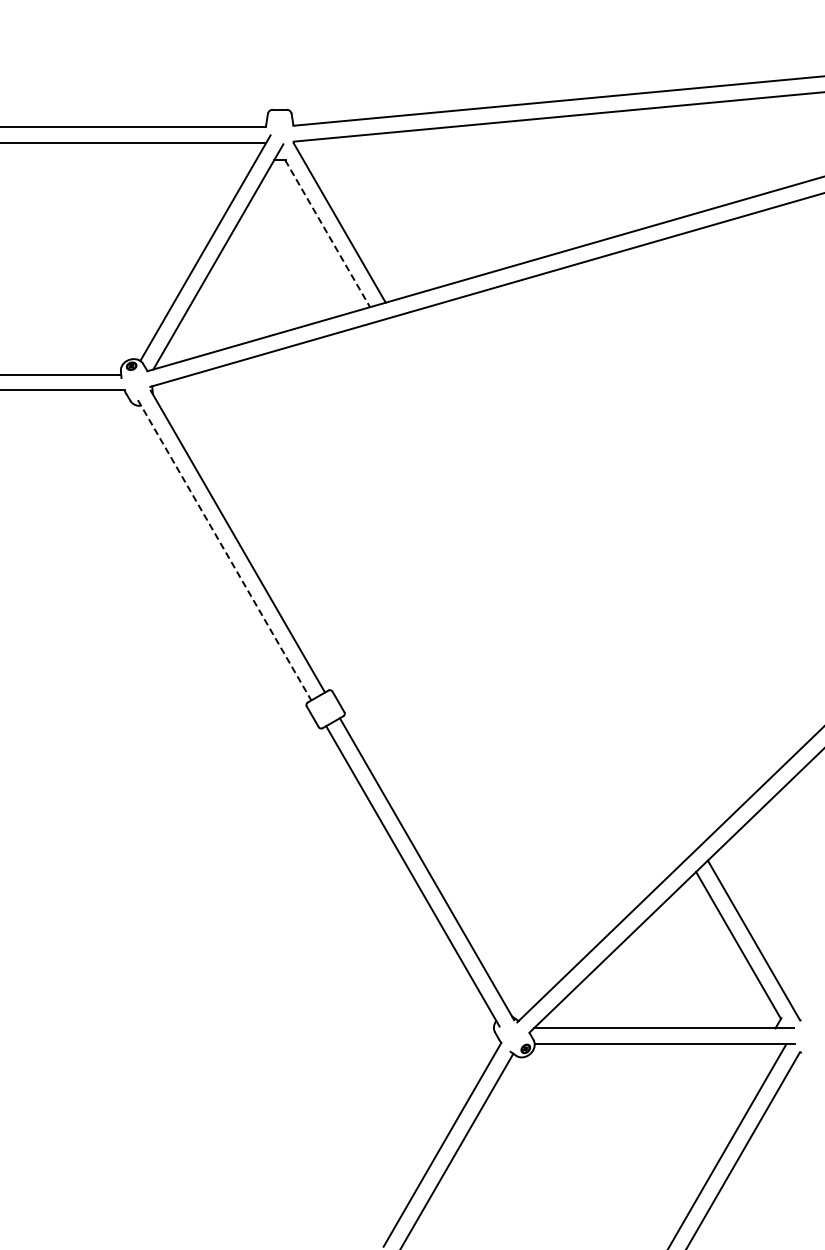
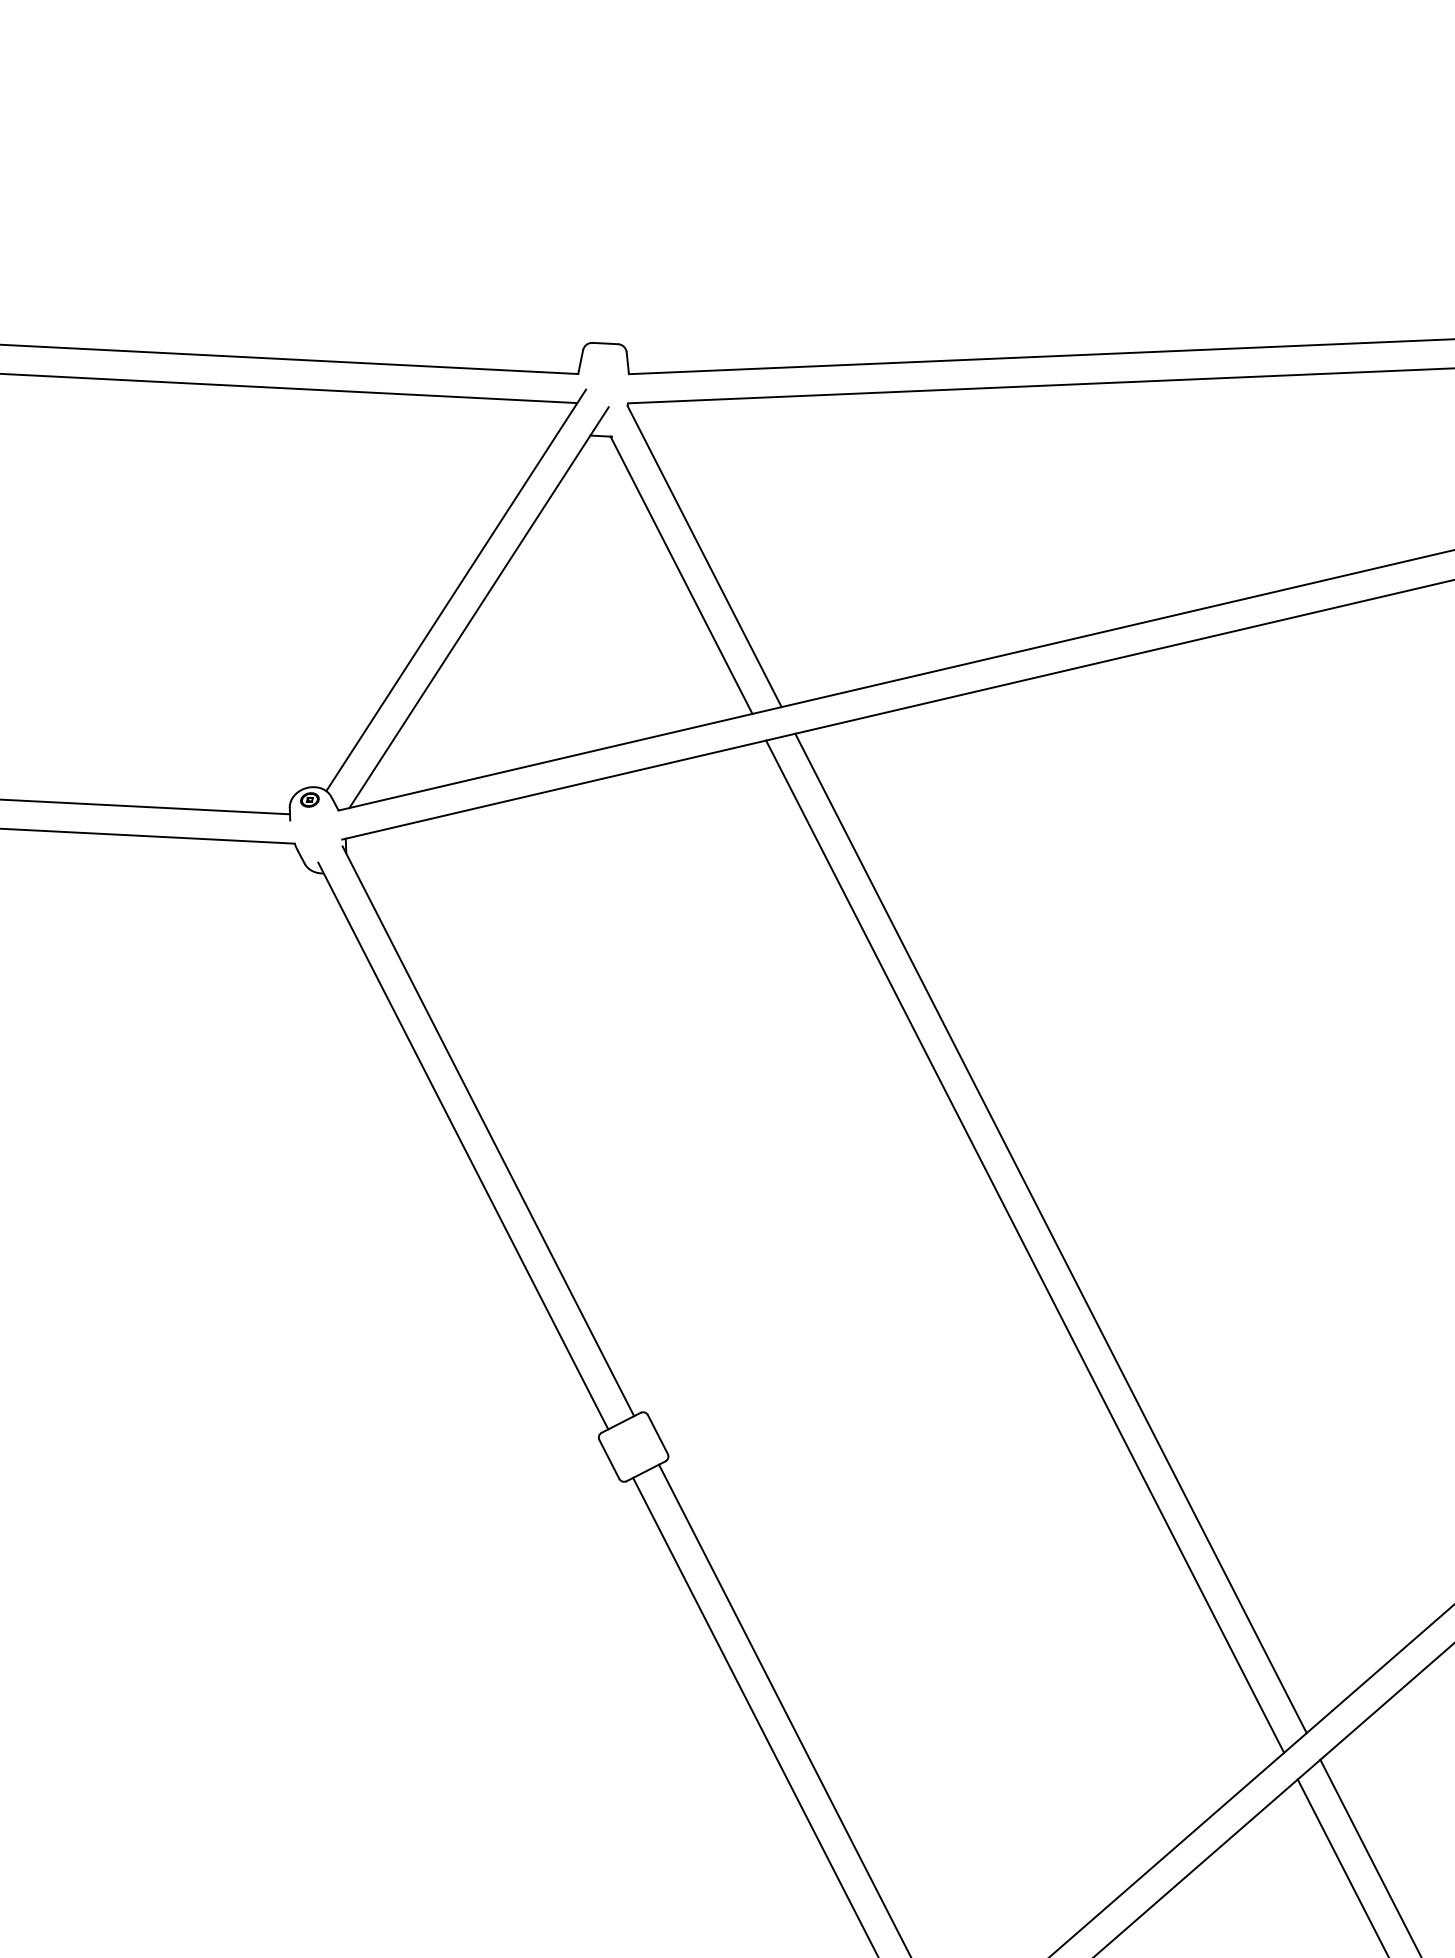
line: (327, 233) -> (681, 574), dashed -> solid
line: (224, 550) -> (463, 1146), dashed -> solid
line: (546, 581) -> (1050, 1233), added
line: (532, 589) -> (1024, 1246), added

